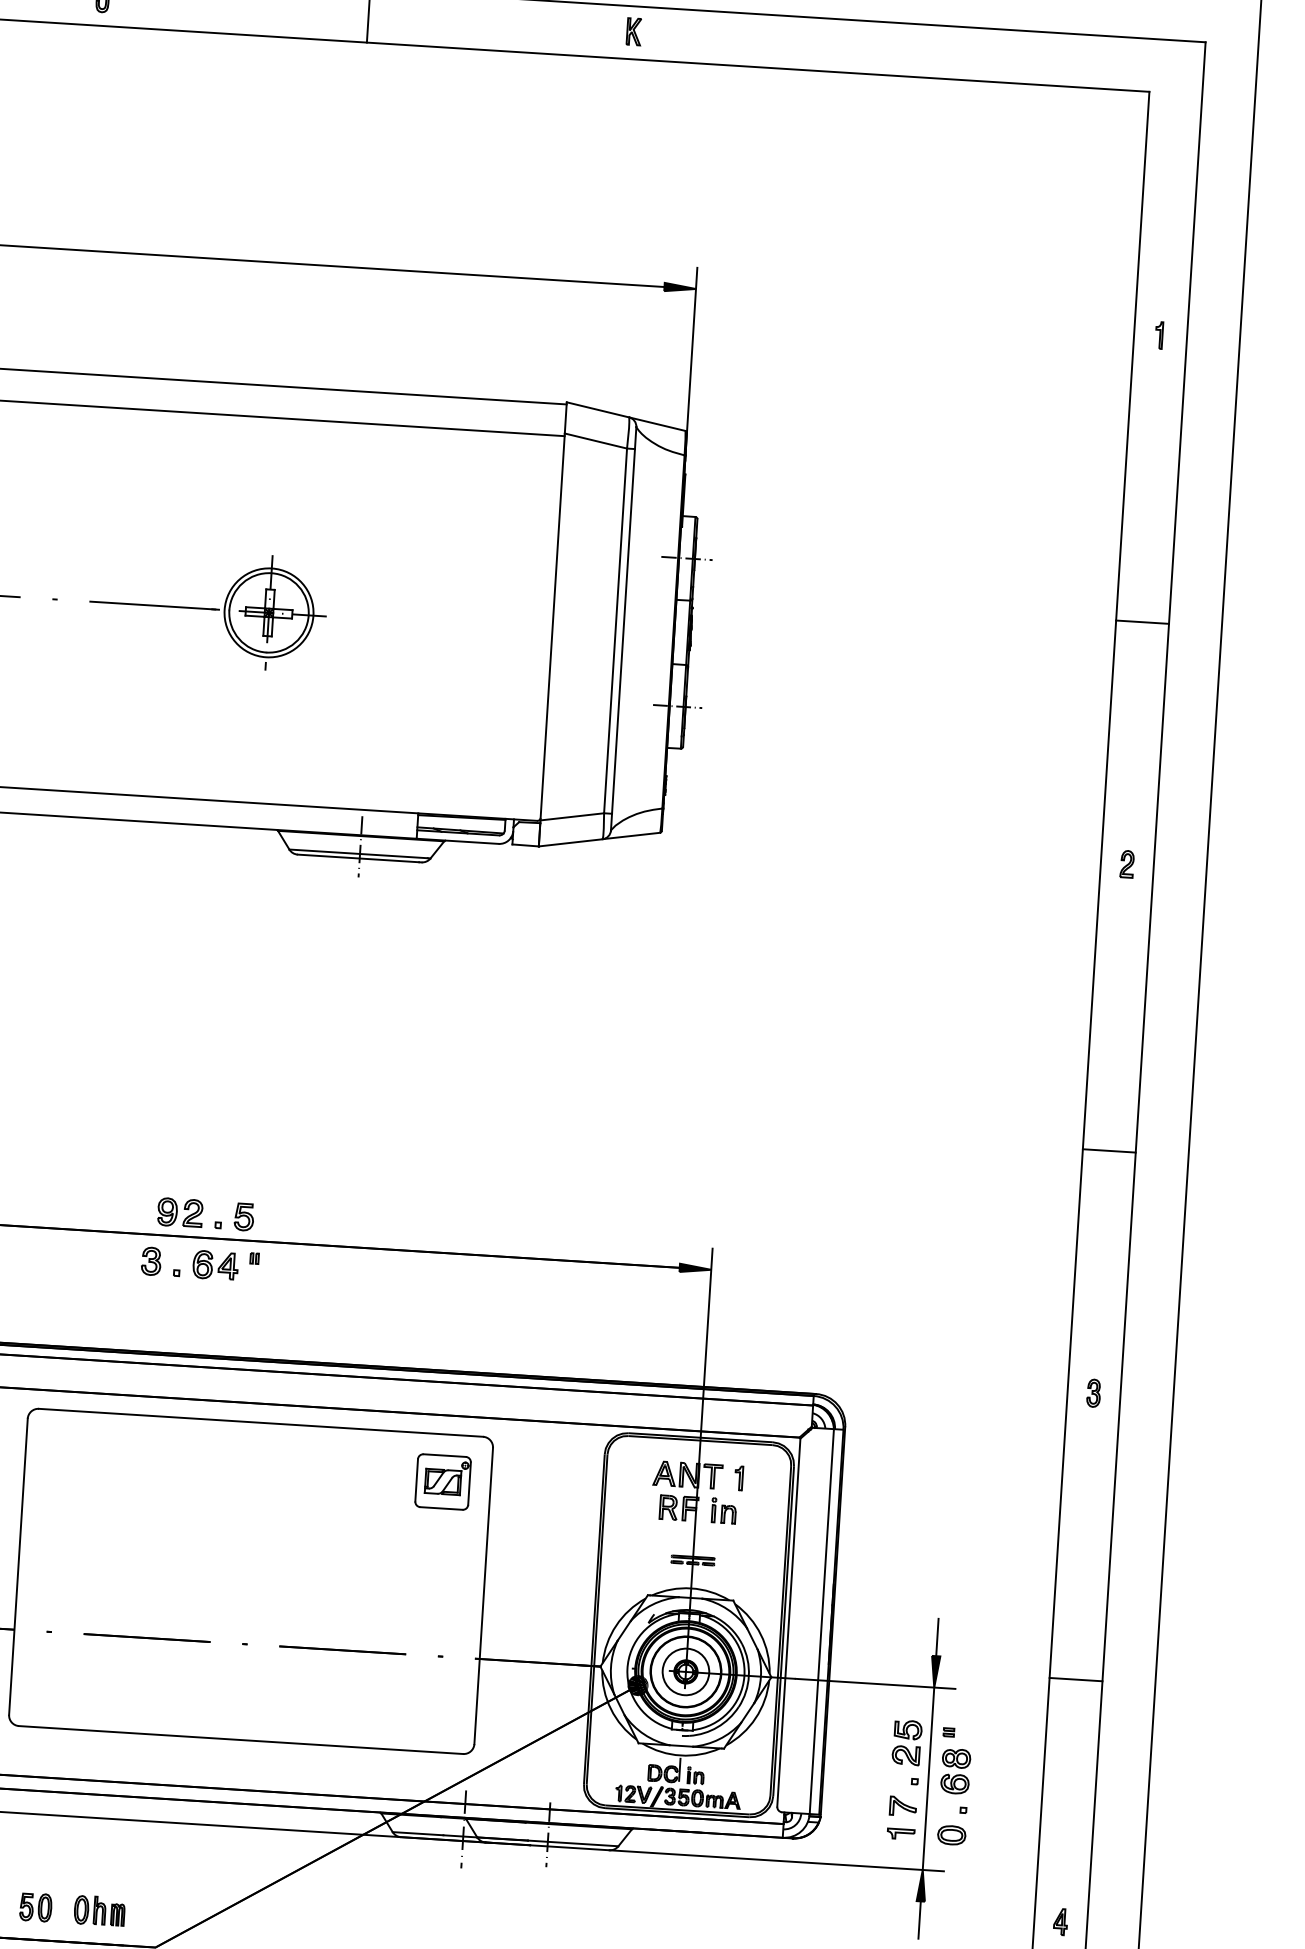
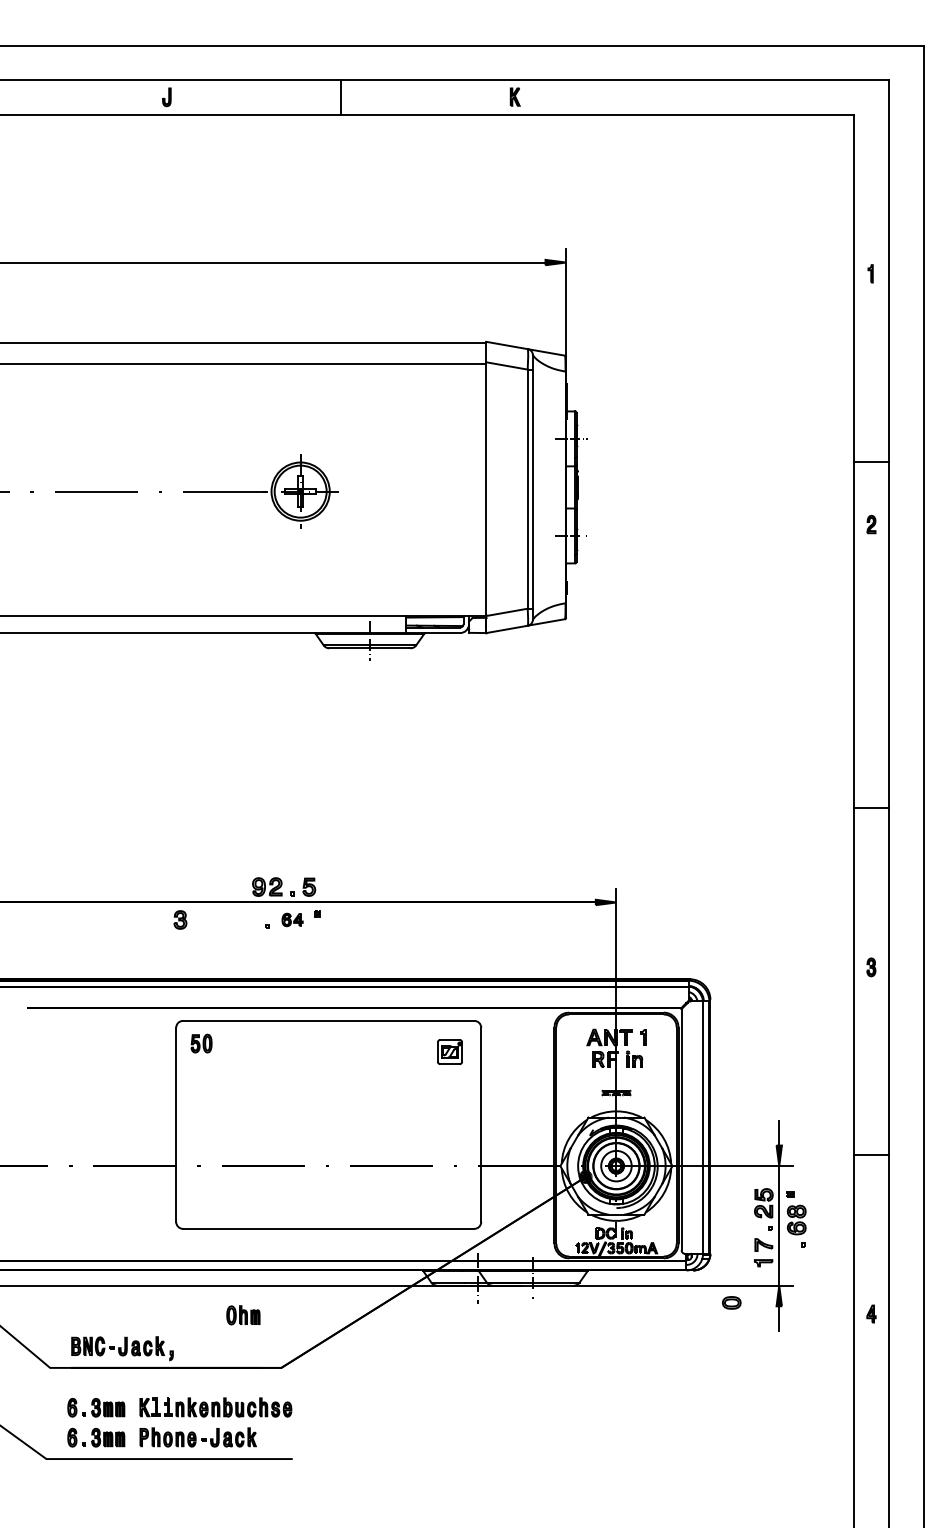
part: (1127, 864) -> (871, 524), moved
part: (151, 1260) -> (180, 919), moved
part: (215, 1264) -> (292, 919), size x0.7
part: (442, 1481) -> (449, 1051), size x0.7
part: (951, 1834) -> (731, 1302), moved
part: (35, 1907) -> (201, 1043), moved
part: (99, 1911) -> (243, 1315), moved

